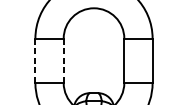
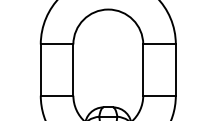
line: (35, 61) -> (40, 70), dashed -> solid
line: (63, 61) -> (73, 70), dashed -> solid

